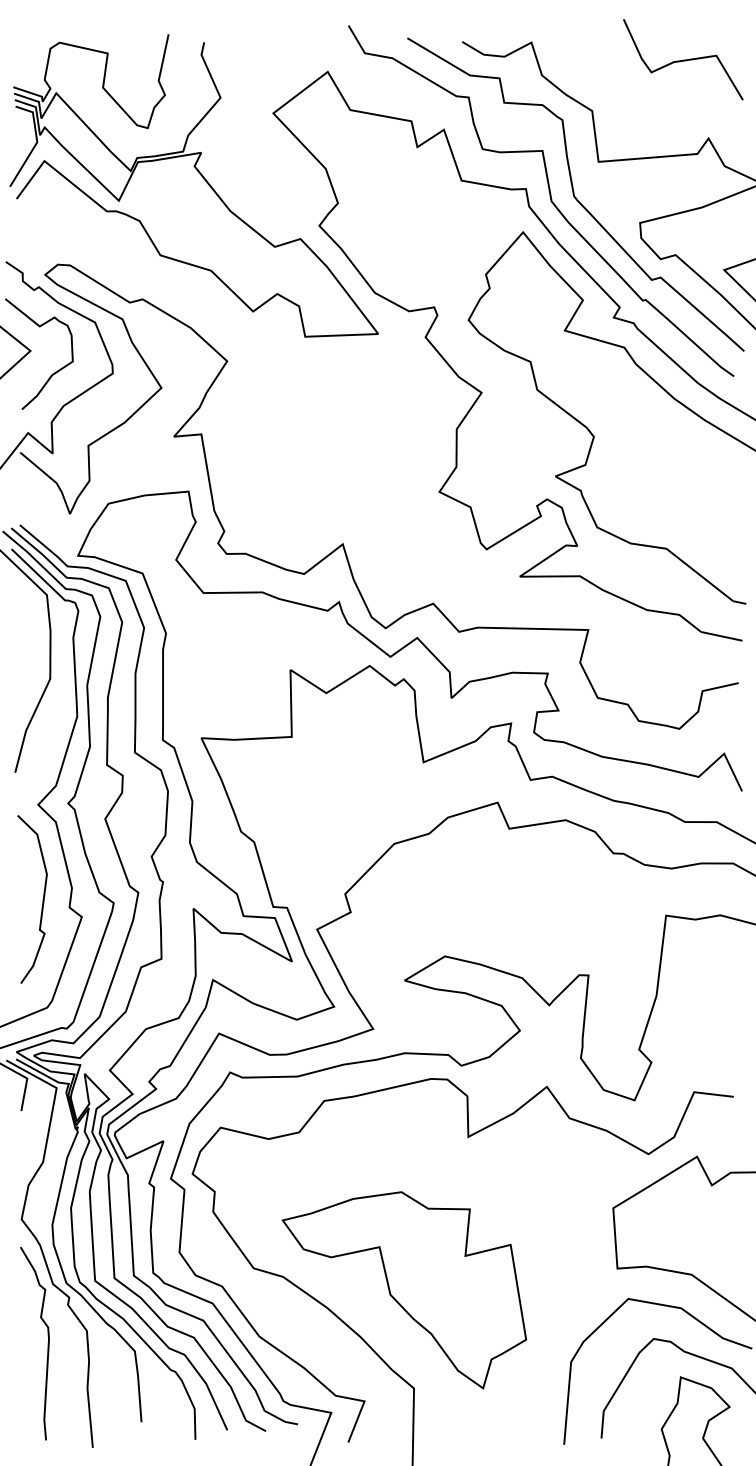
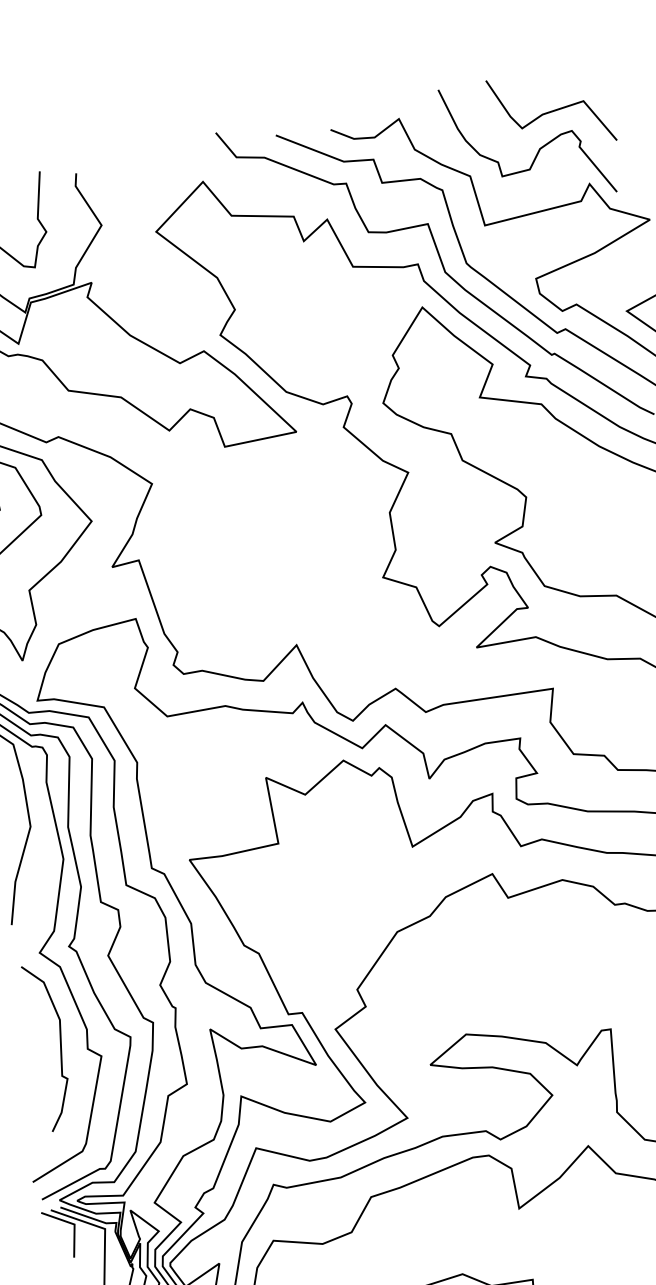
curve: (664, 95) -> (538, 149), added

